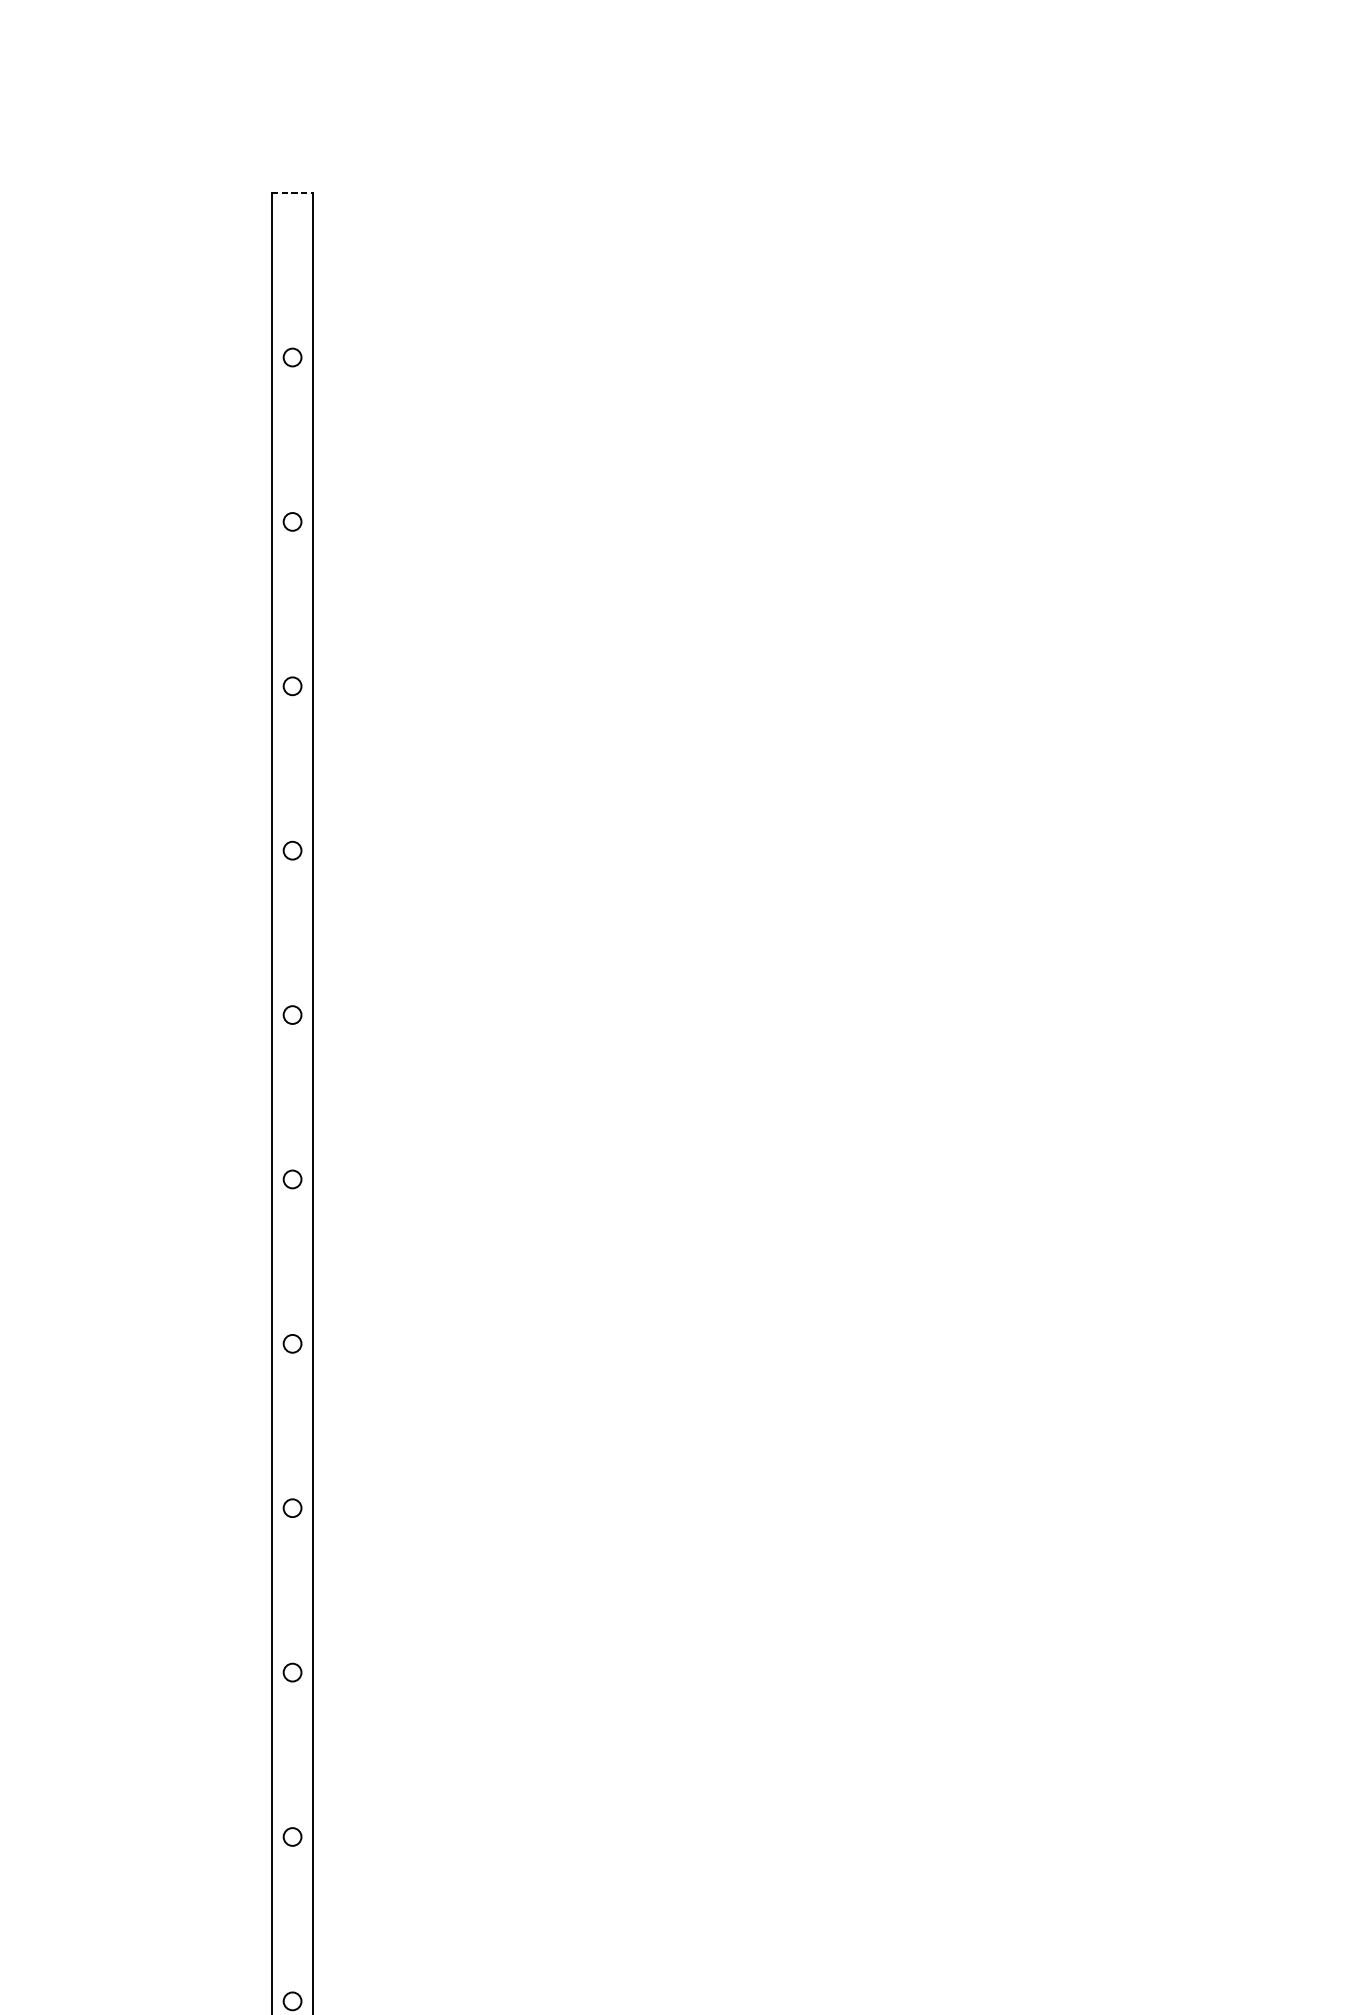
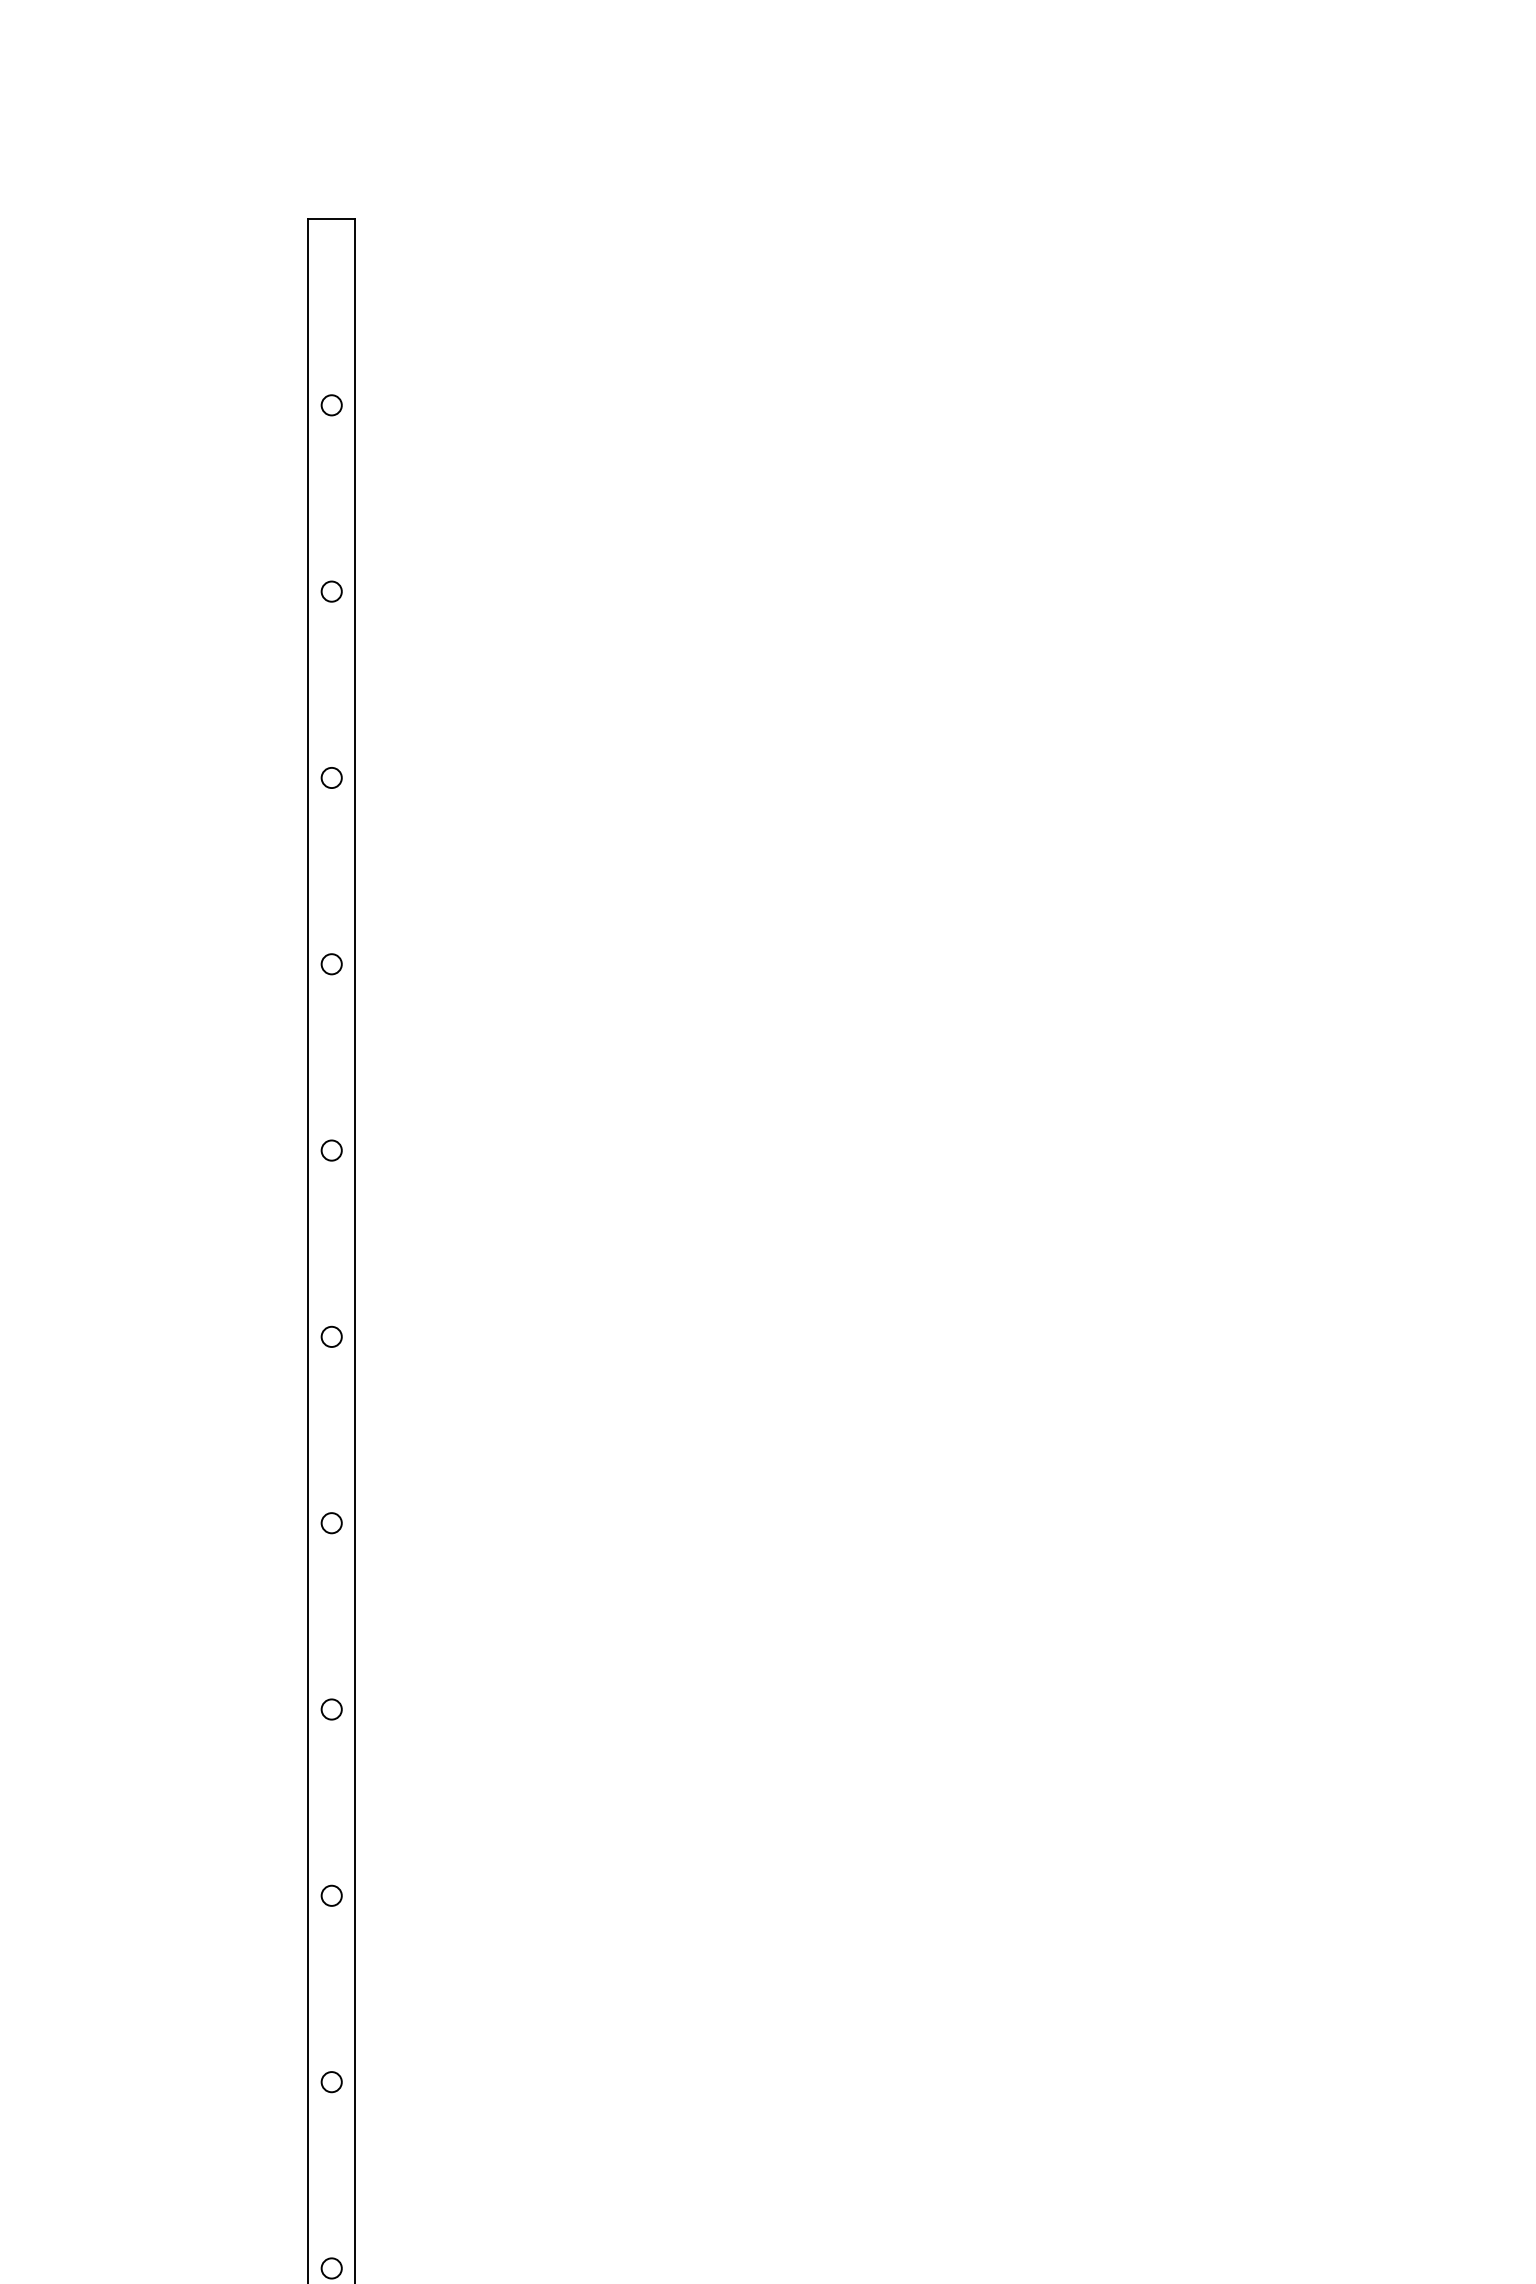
line: (293, 193) -> (332, 219), dashed -> solid

